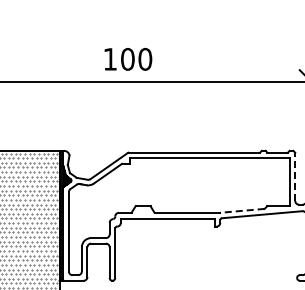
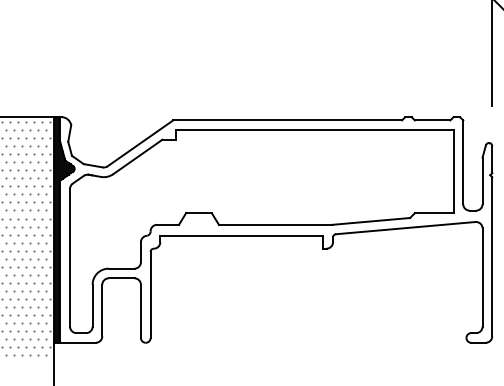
line: (295, 176) -> (463, 161), dashed -> solid
line: (242, 210) -> (371, 220), dashed -> solid

